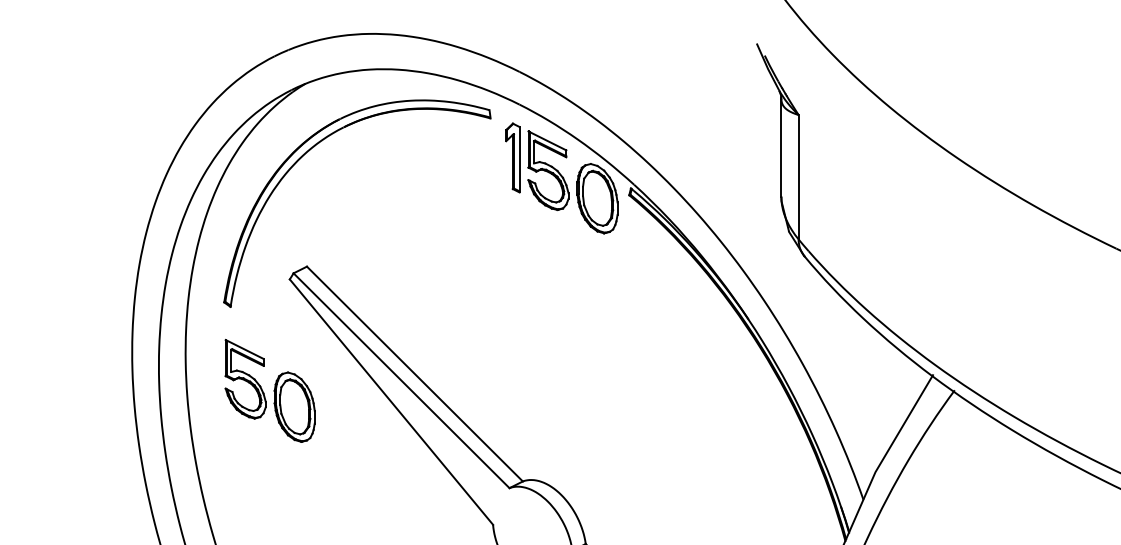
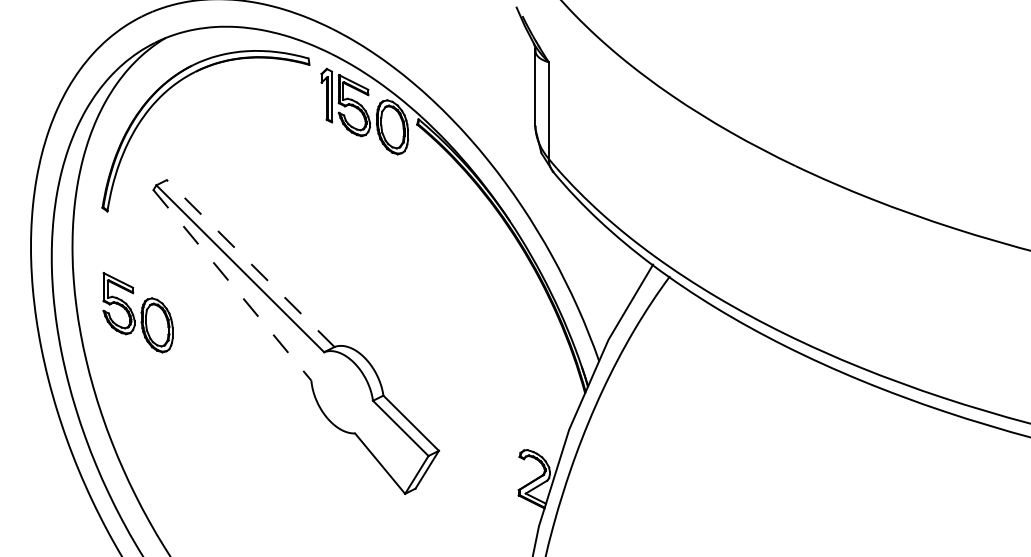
line: (414, 373) -> (250, 263), solid -> dashed
part: (269, 390) -> (137, 312), moved
line: (391, 402) -> (232, 285), solid -> dashed

